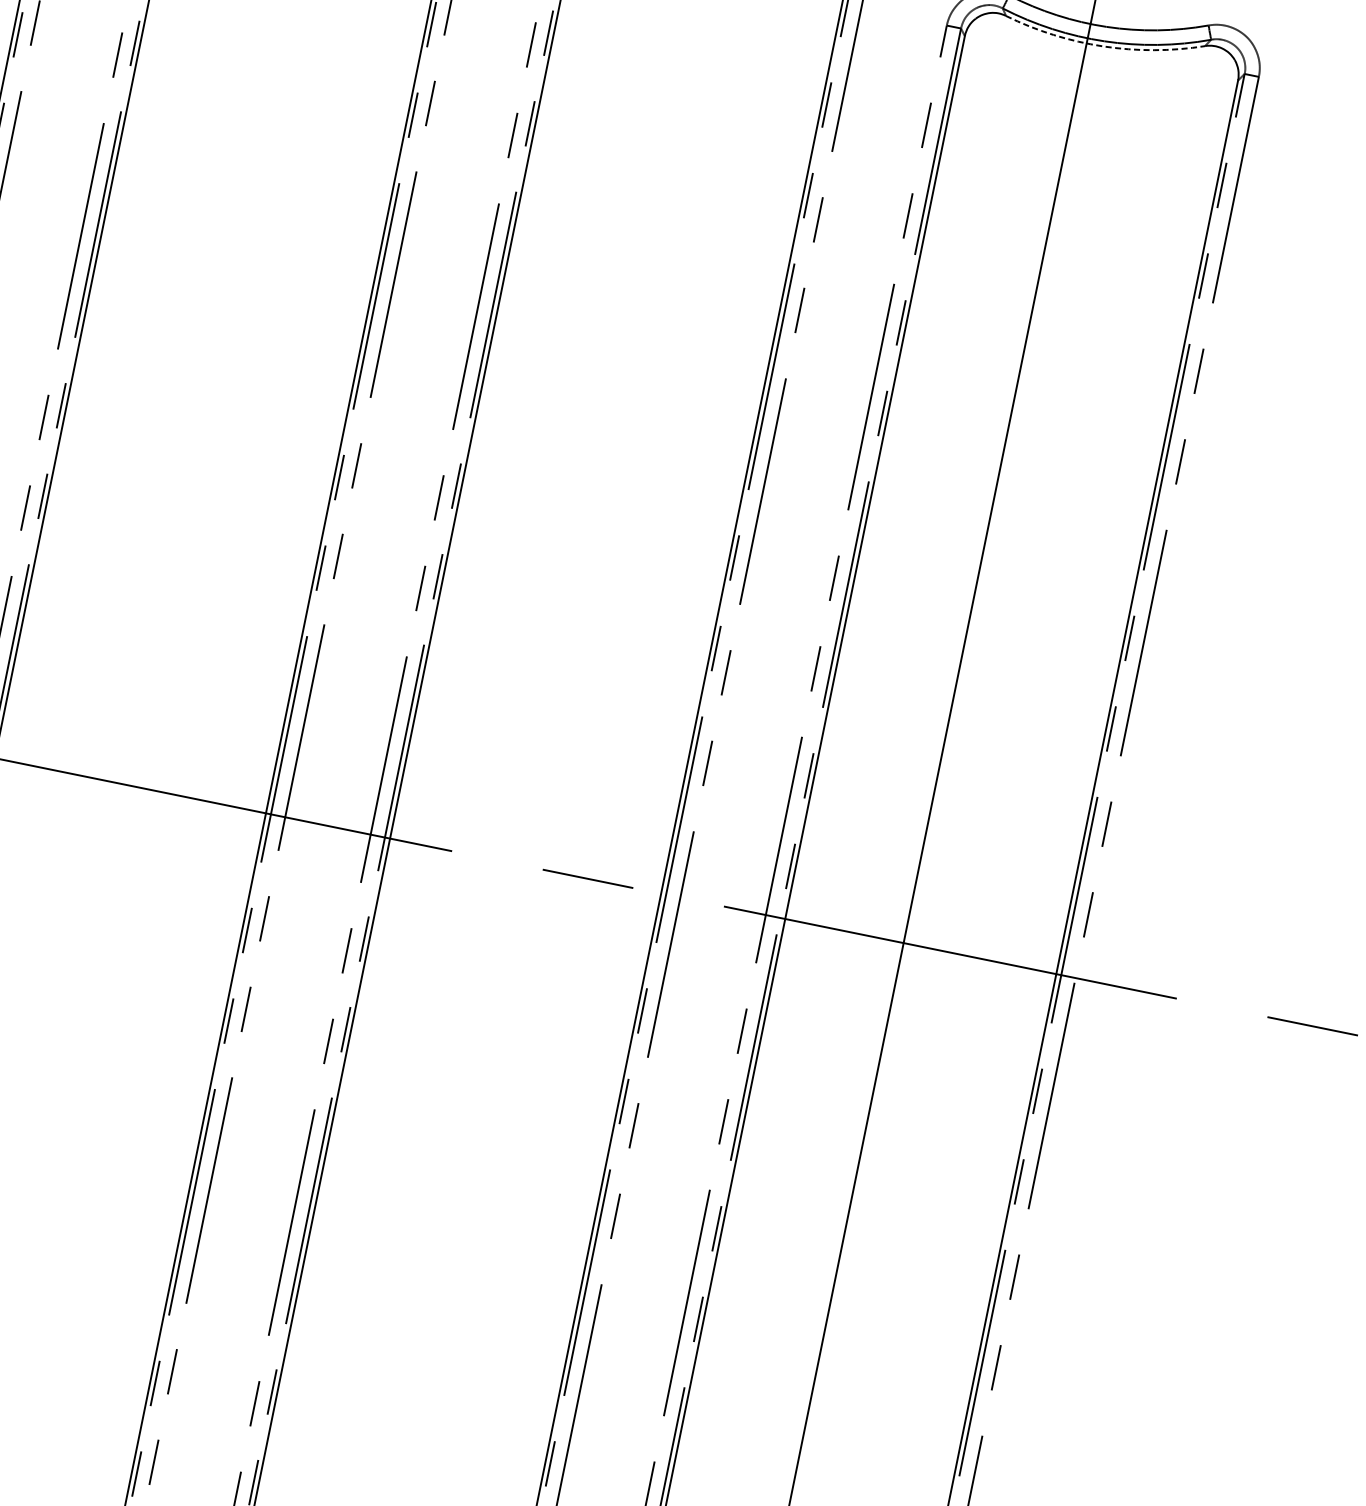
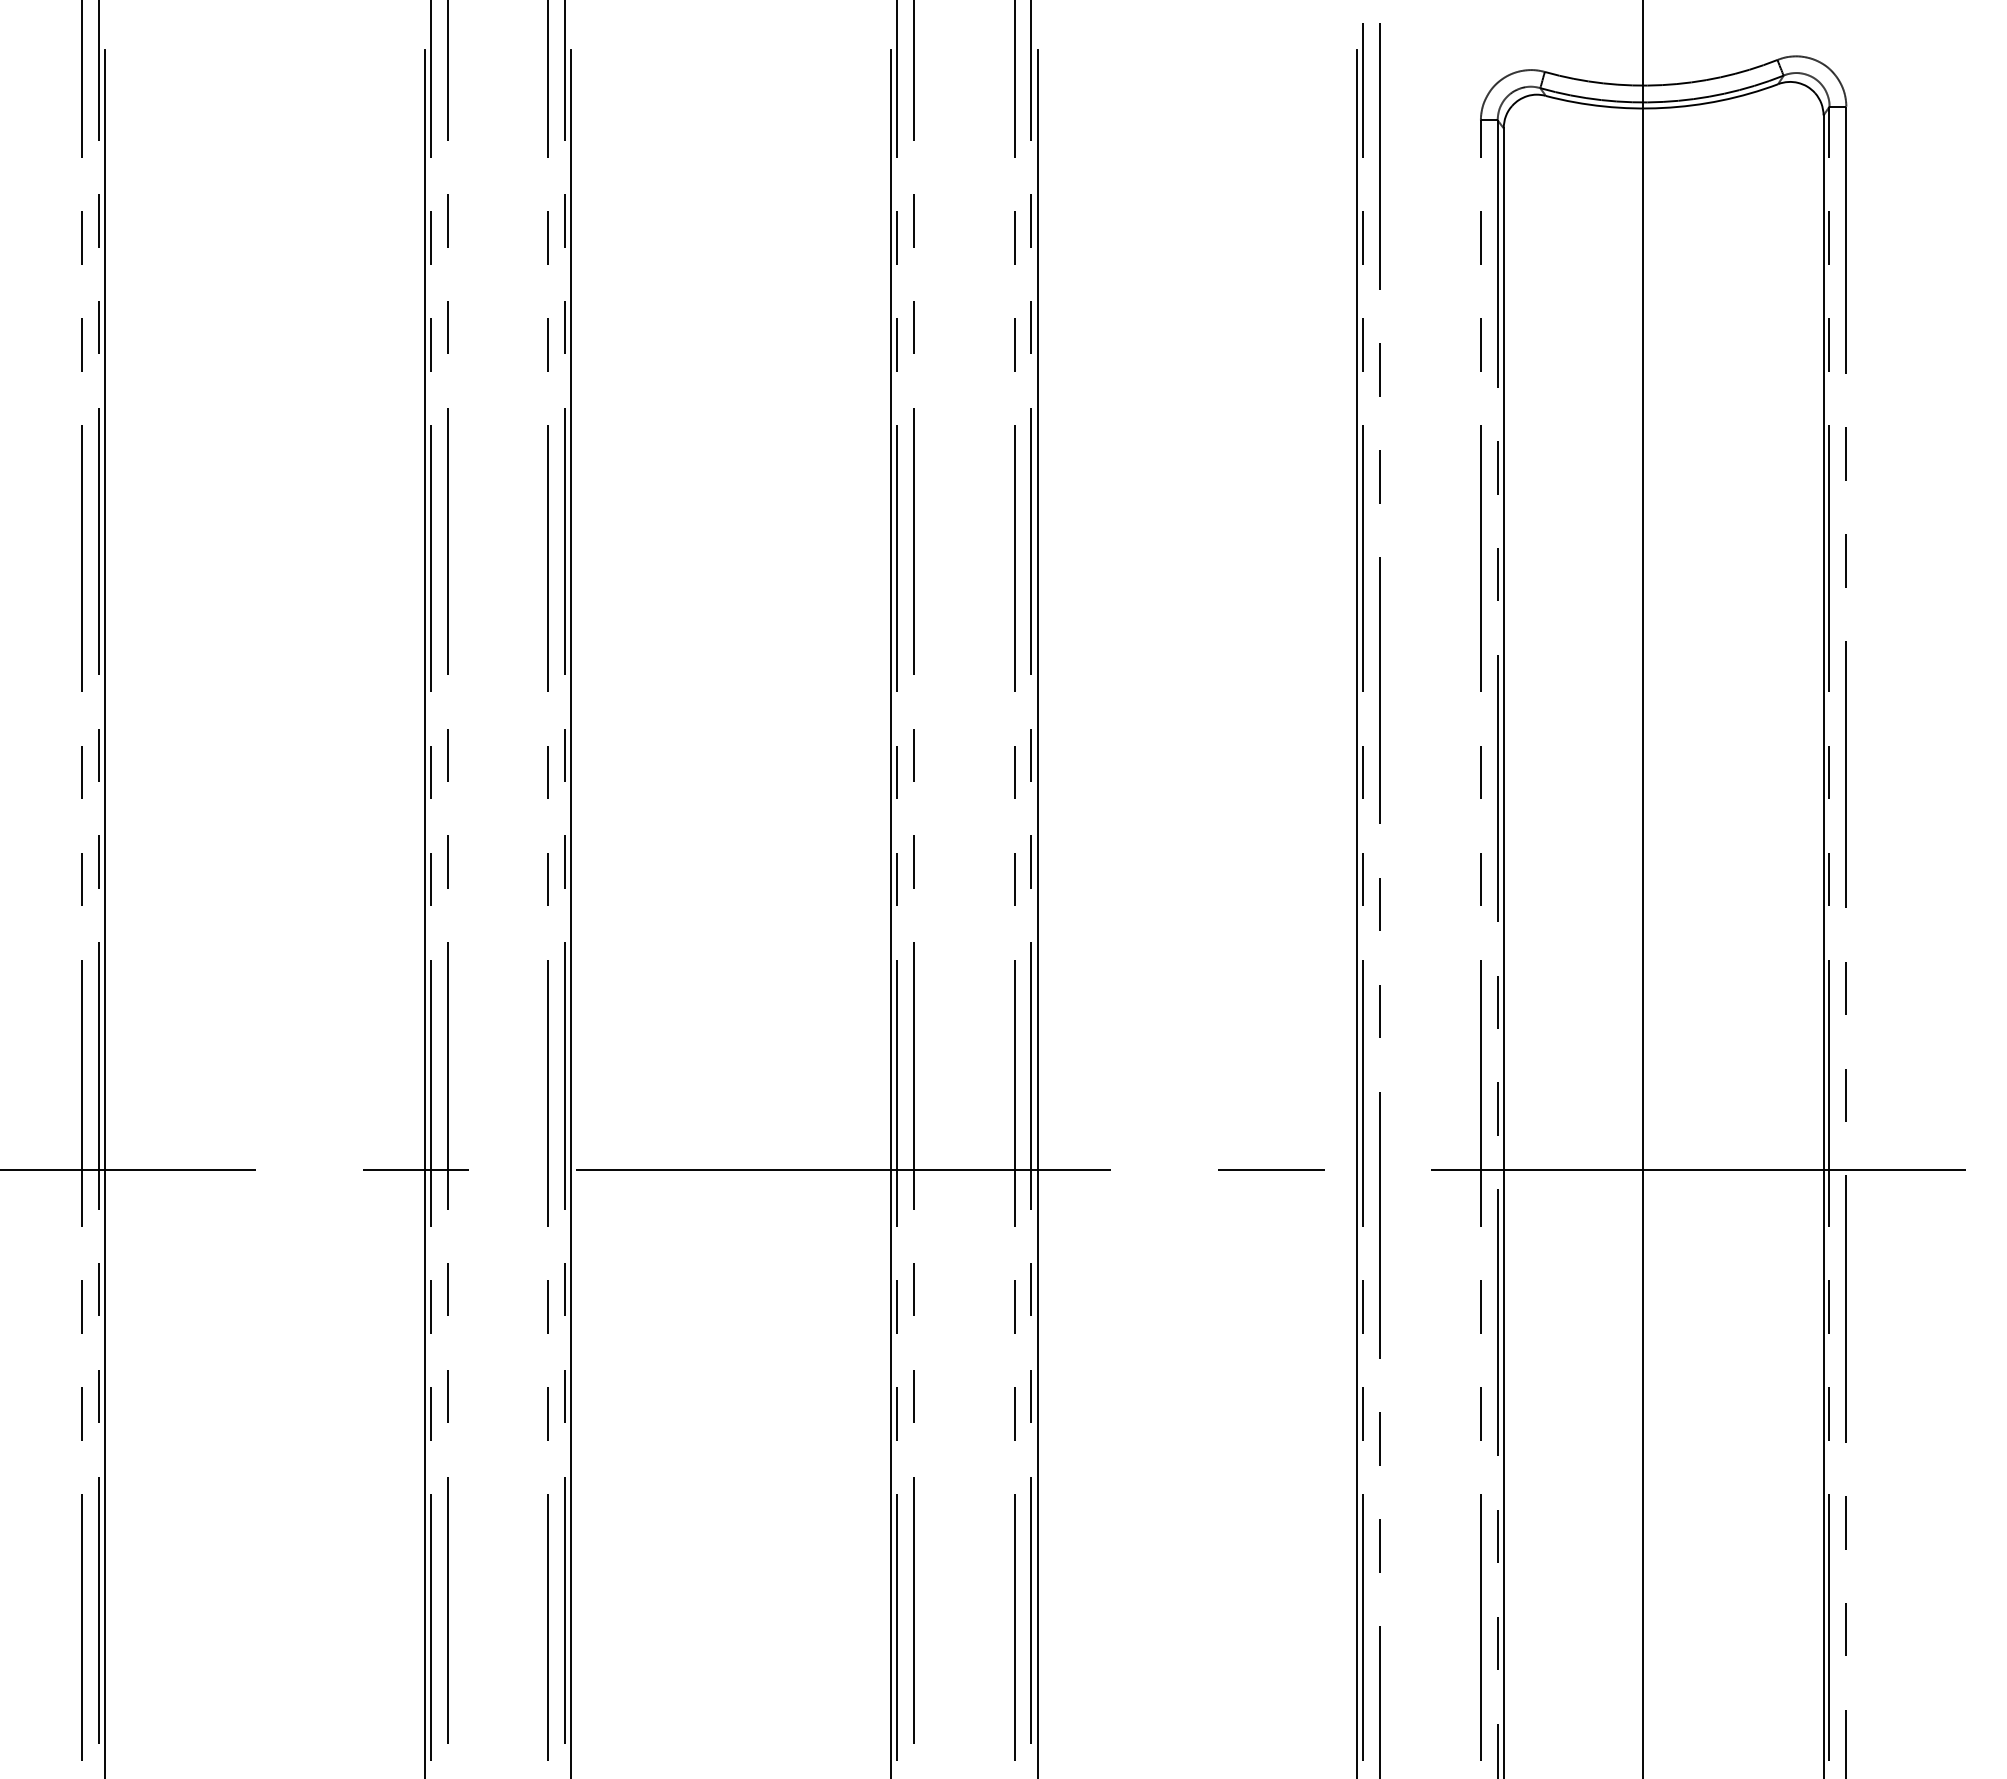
arc: (1102, 46) -> (1662, 108), dashed -> solid

